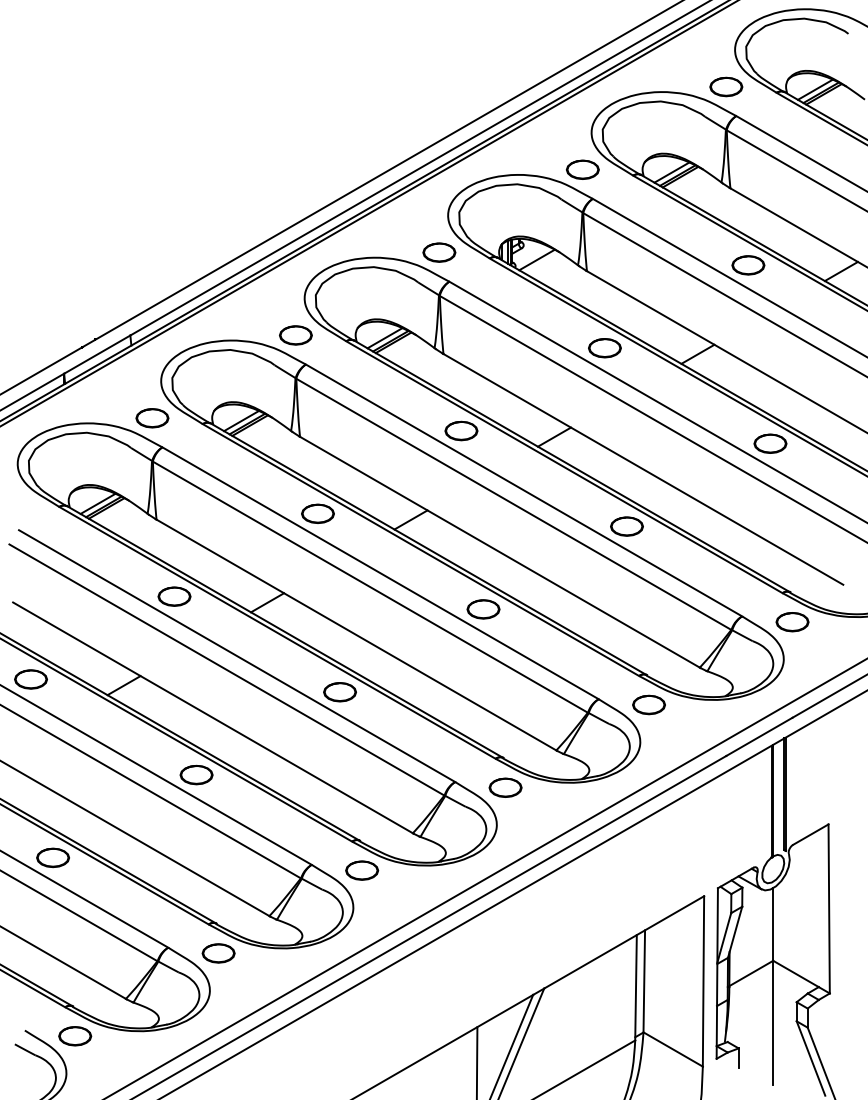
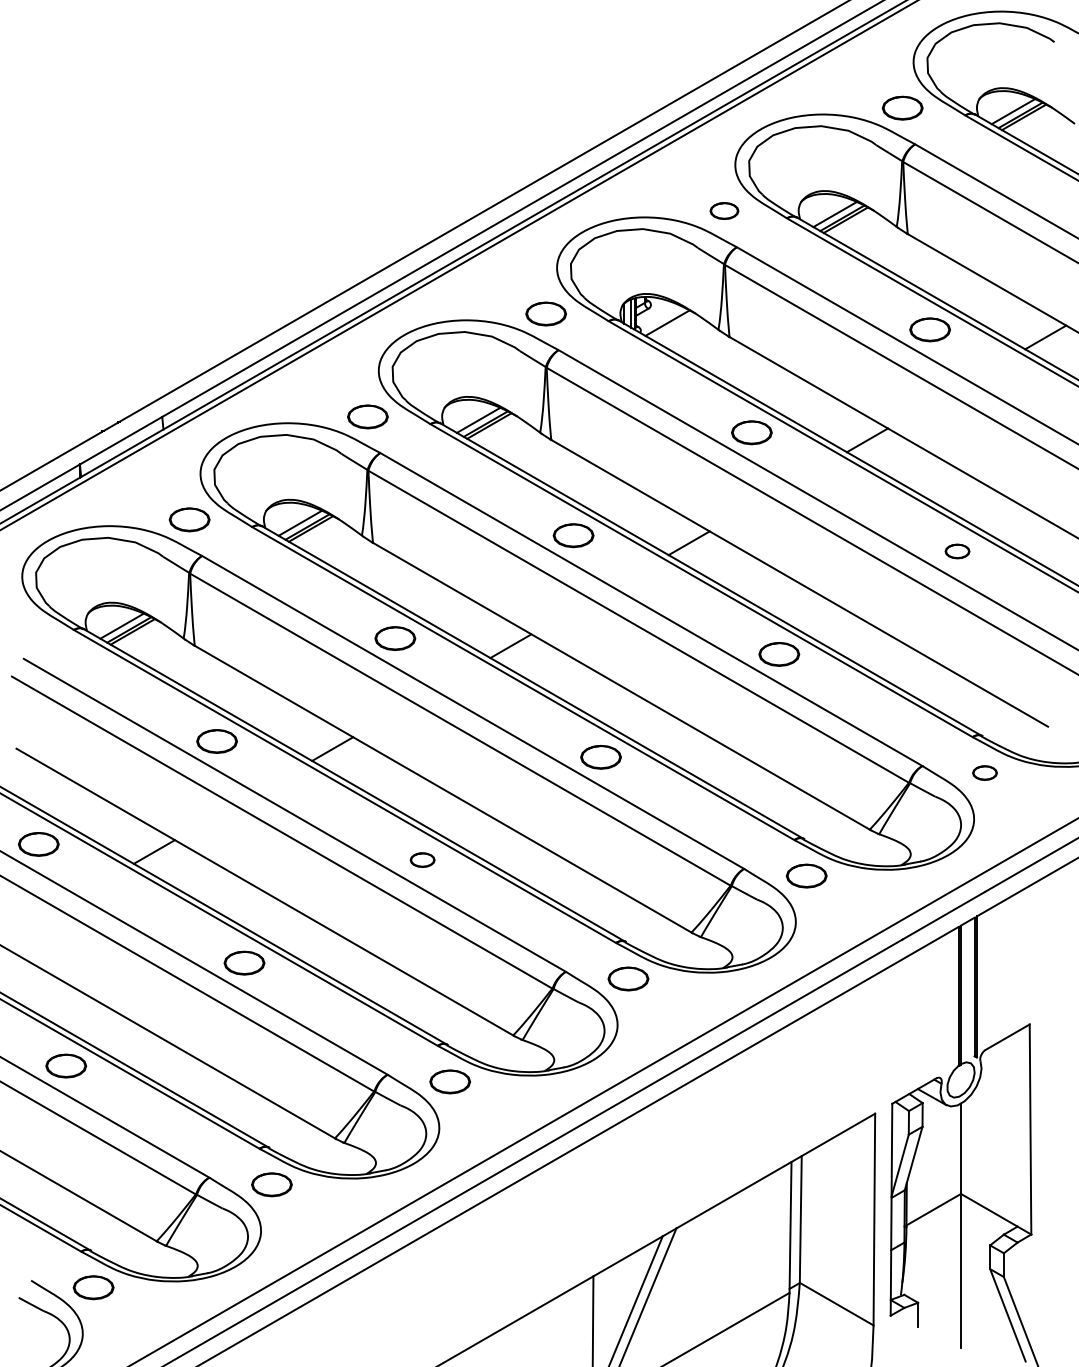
part: (582, 169) -> (724, 210), size x0.7
part: (770, 443) -> (957, 551), size x0.6
part: (792, 621) -> (984, 772), size x0.6
part: (339, 691) -> (422, 859), size x0.6

